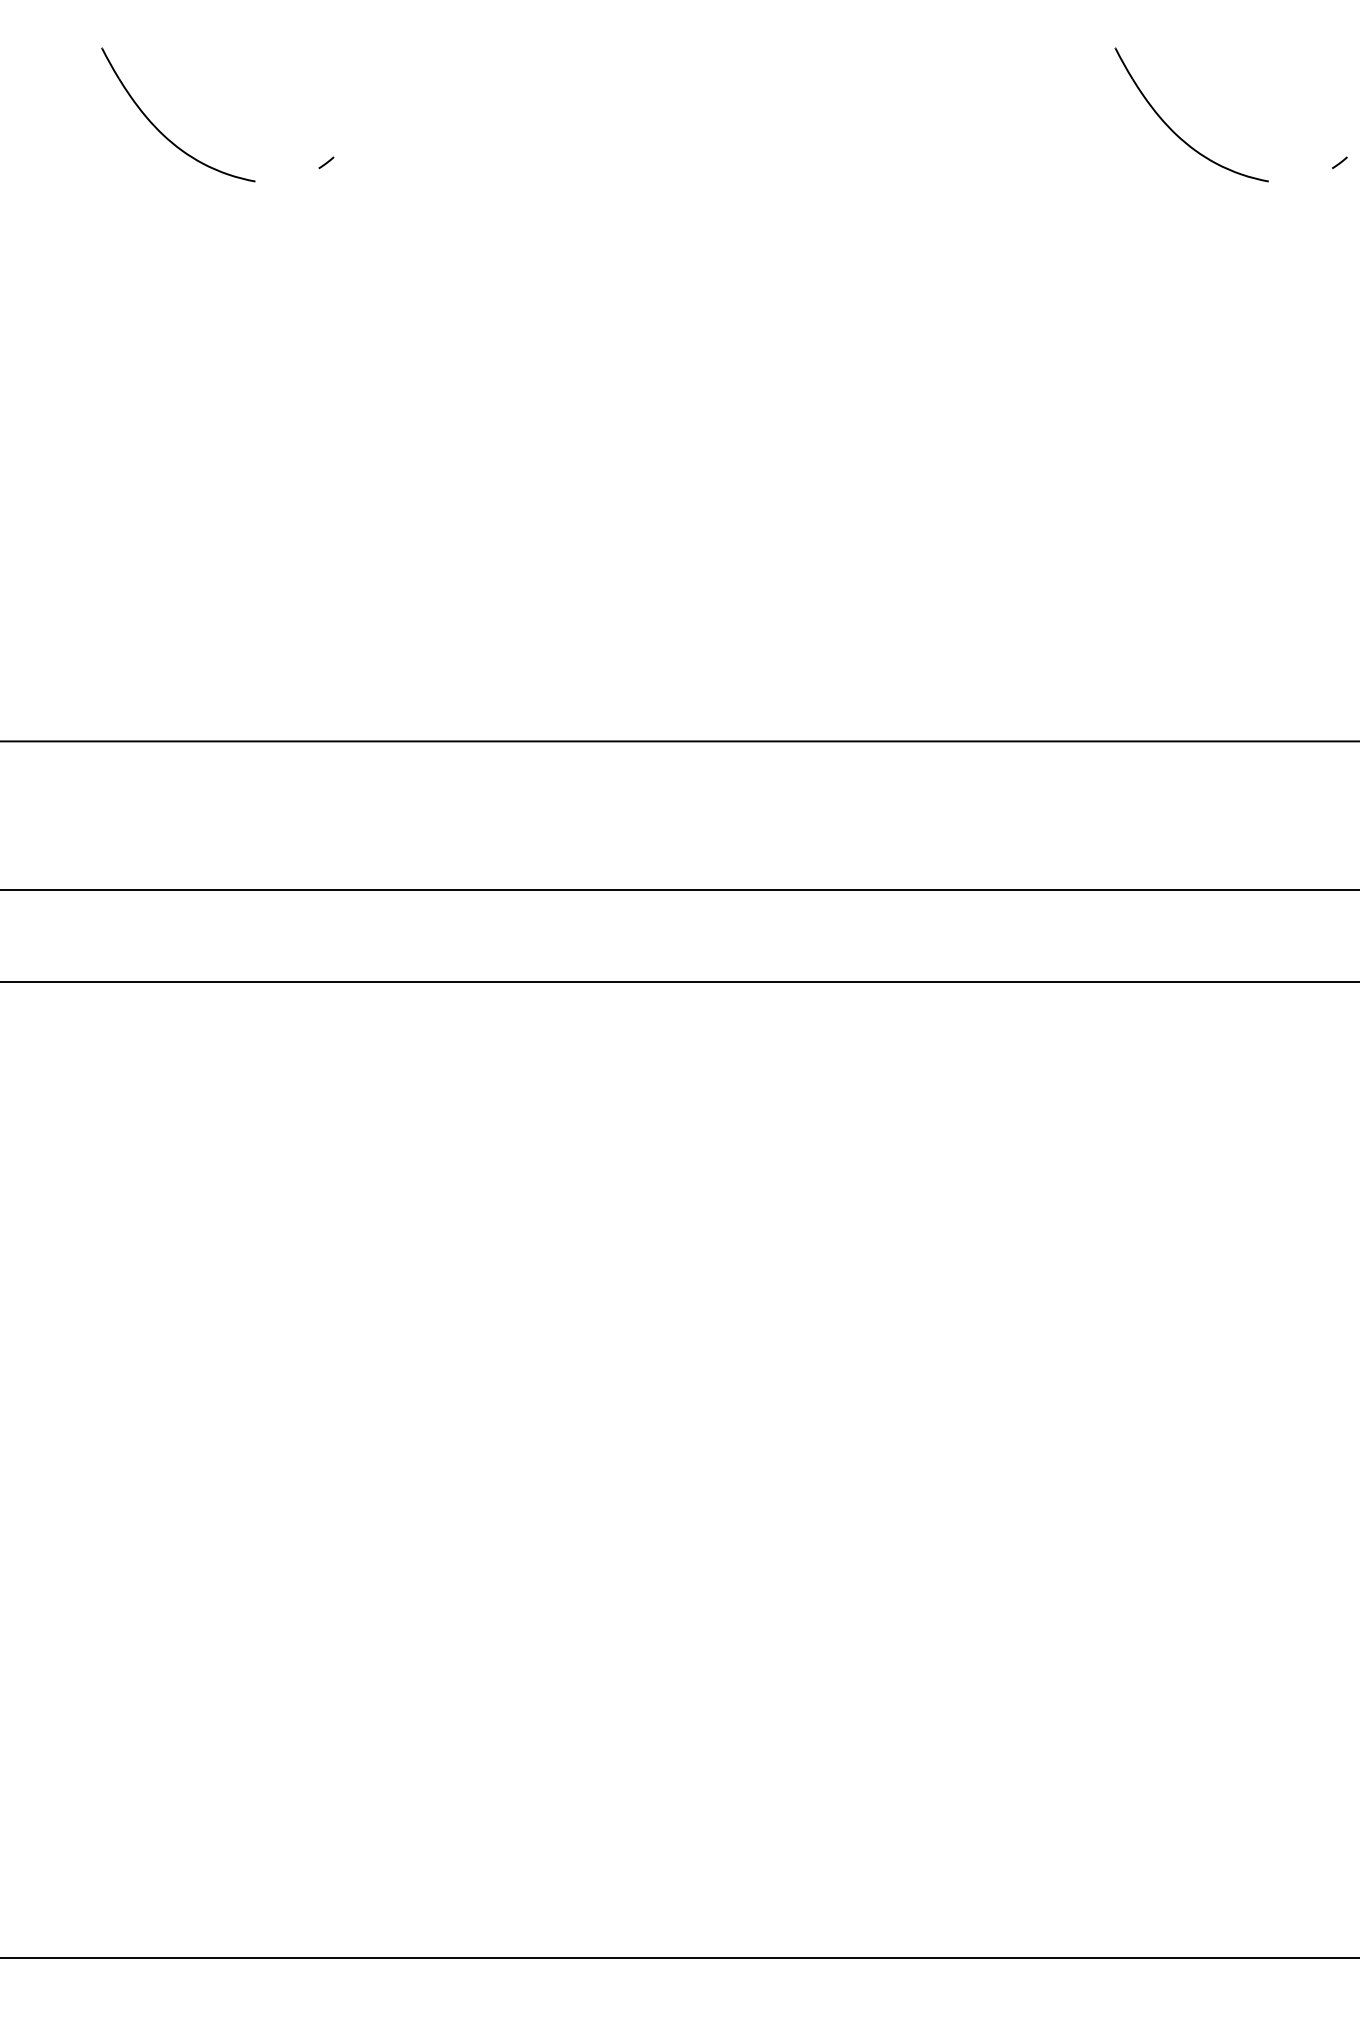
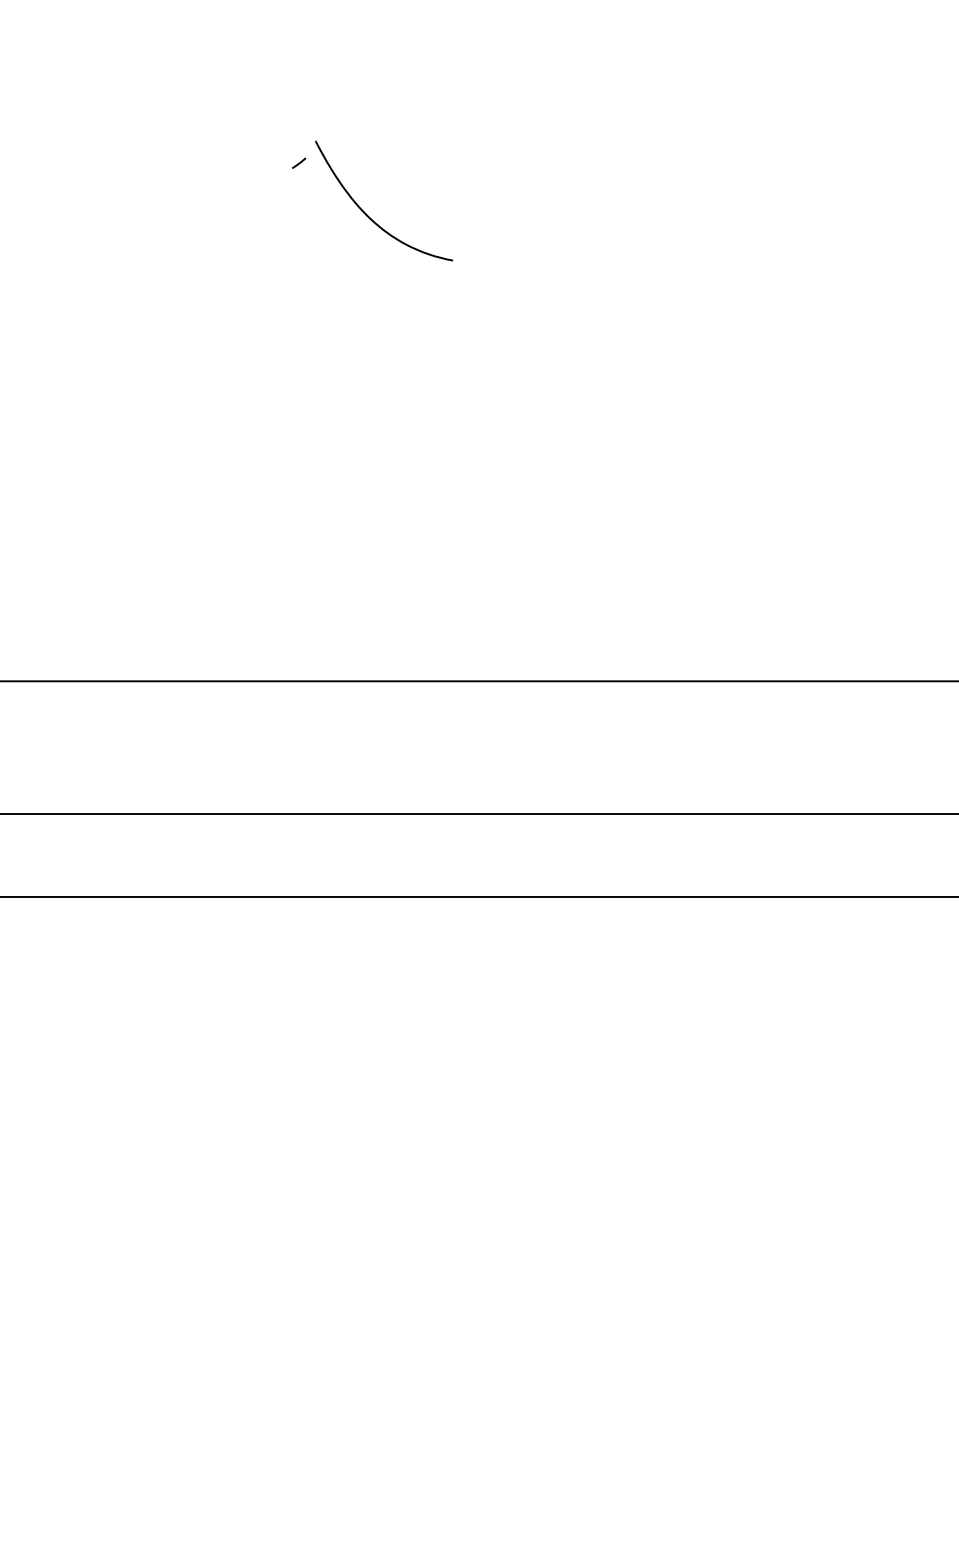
part: (161, 131) -> (368, 215), moved

